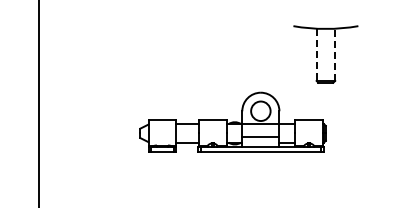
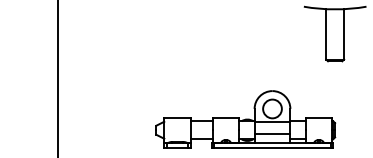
line: (335, 54) -> (344, 34), dashed -> solid
line: (316, 55) -> (326, 34), dashed -> solid
part: (232, 121) -> (245, 118), moved

